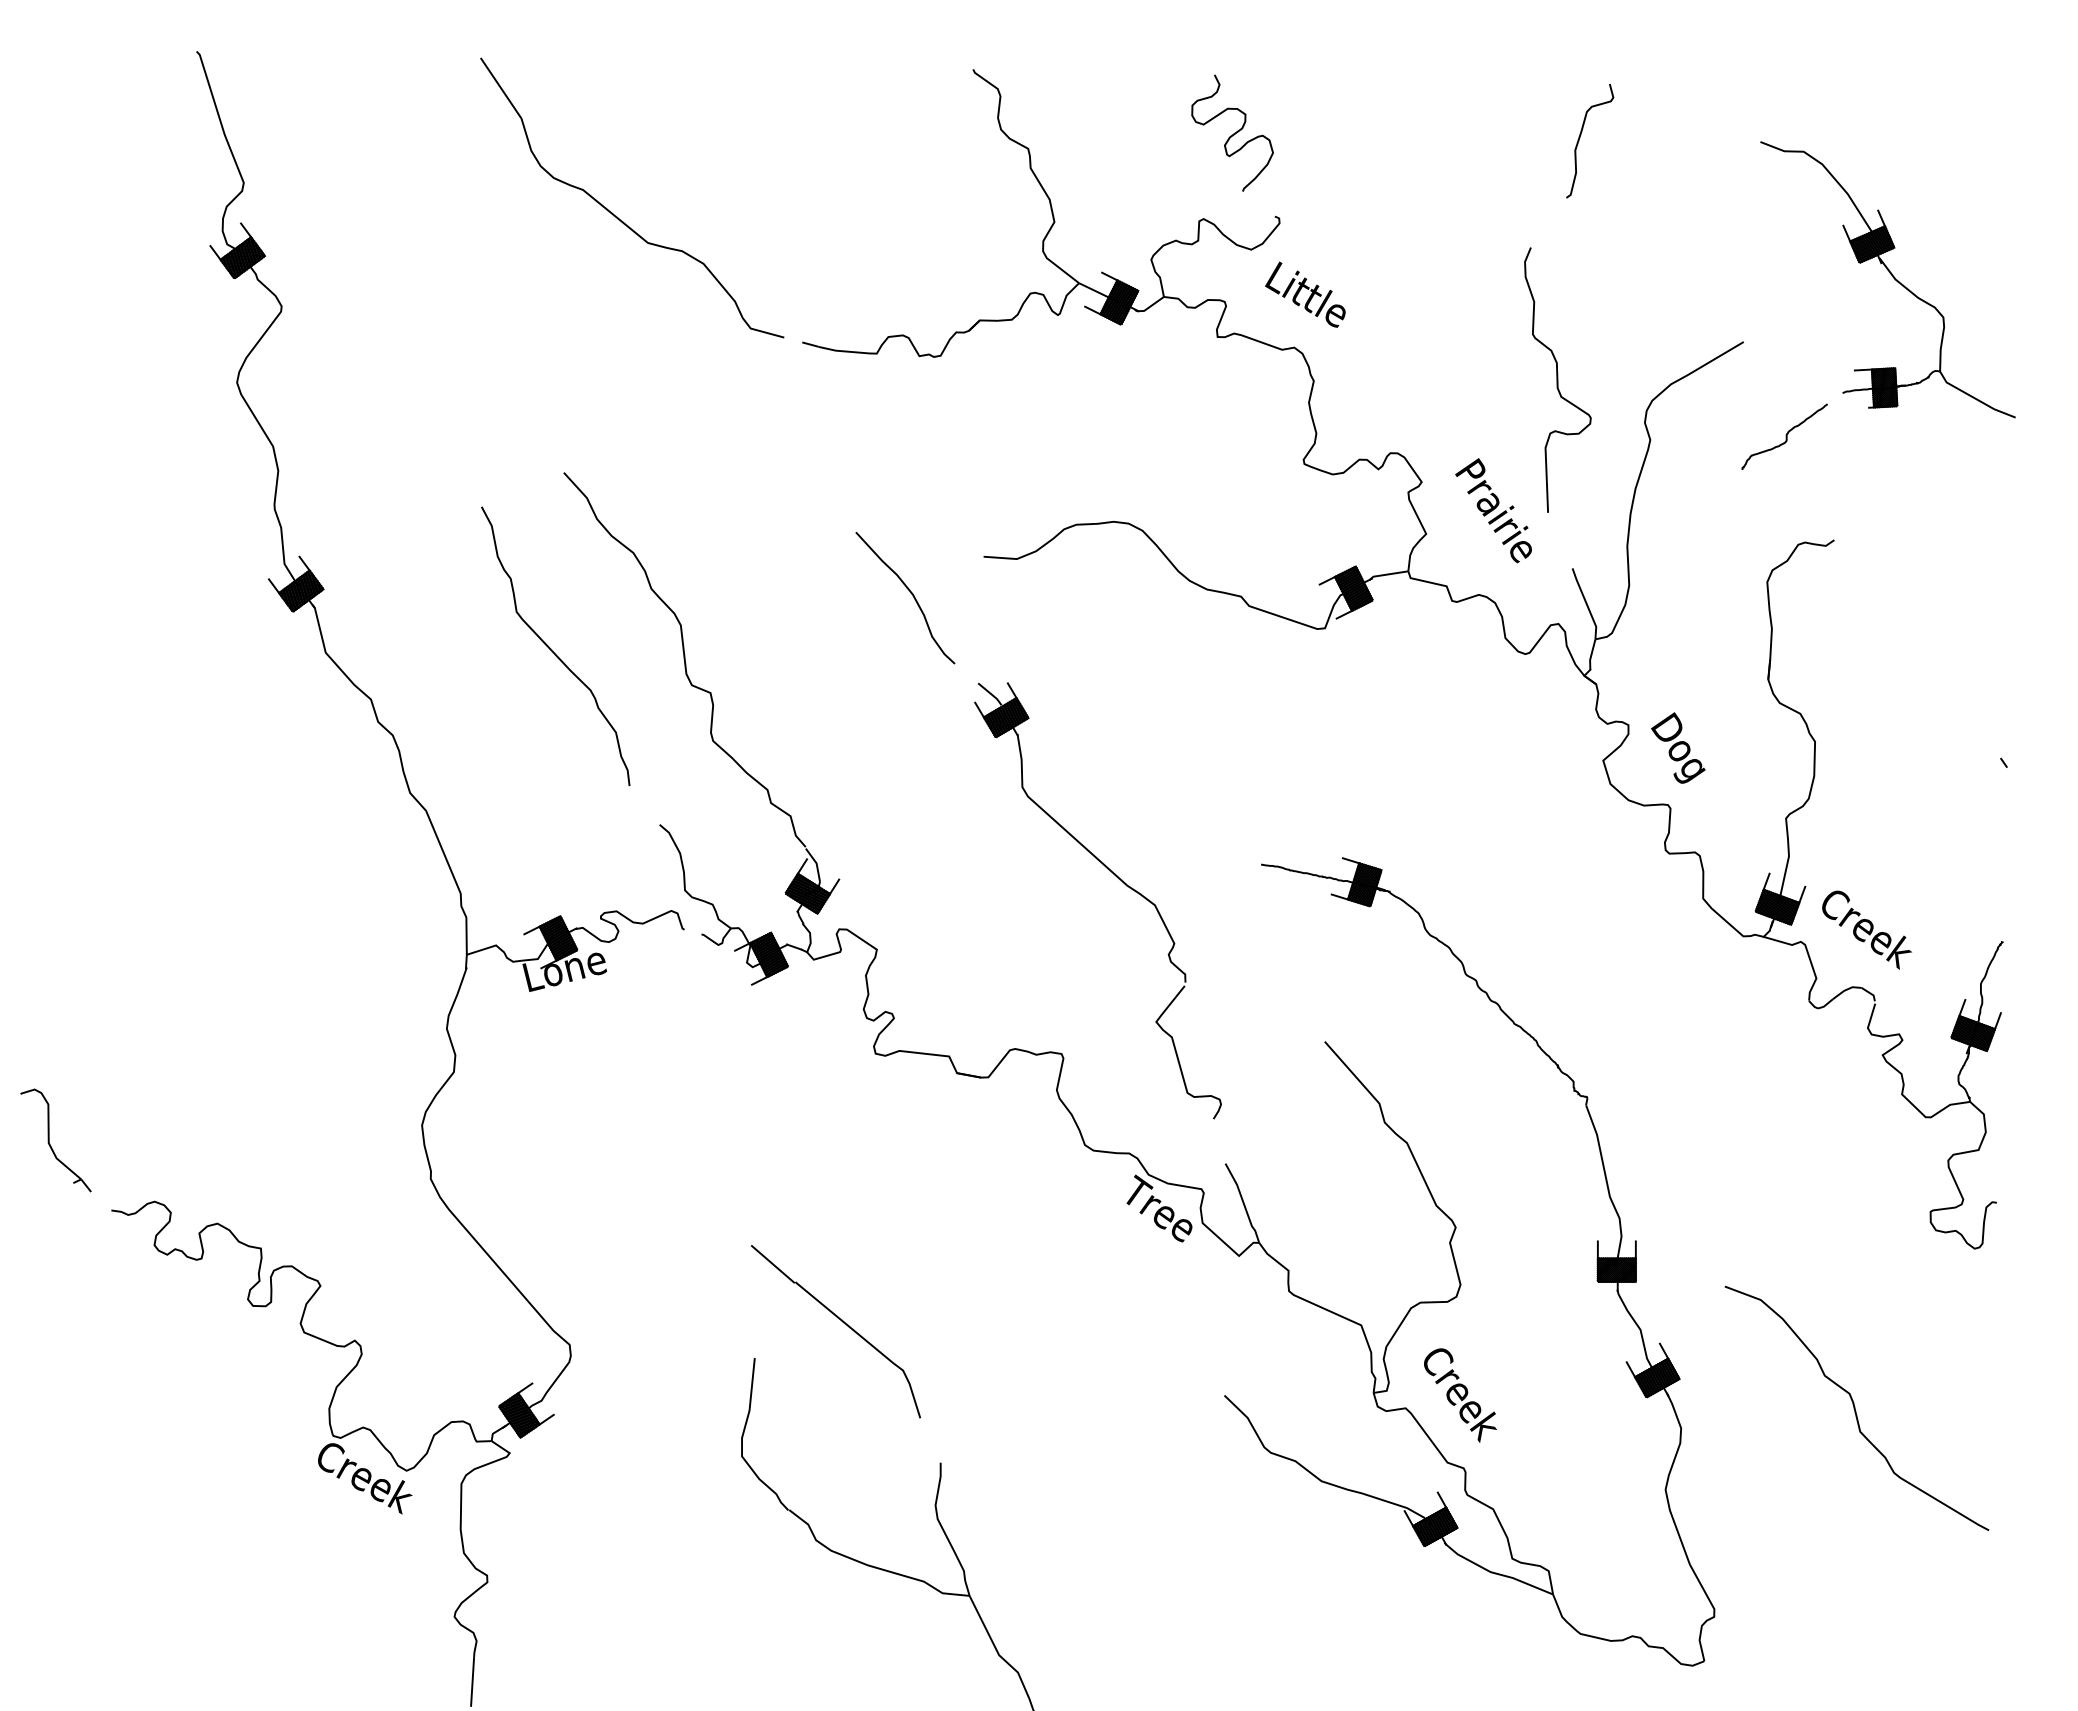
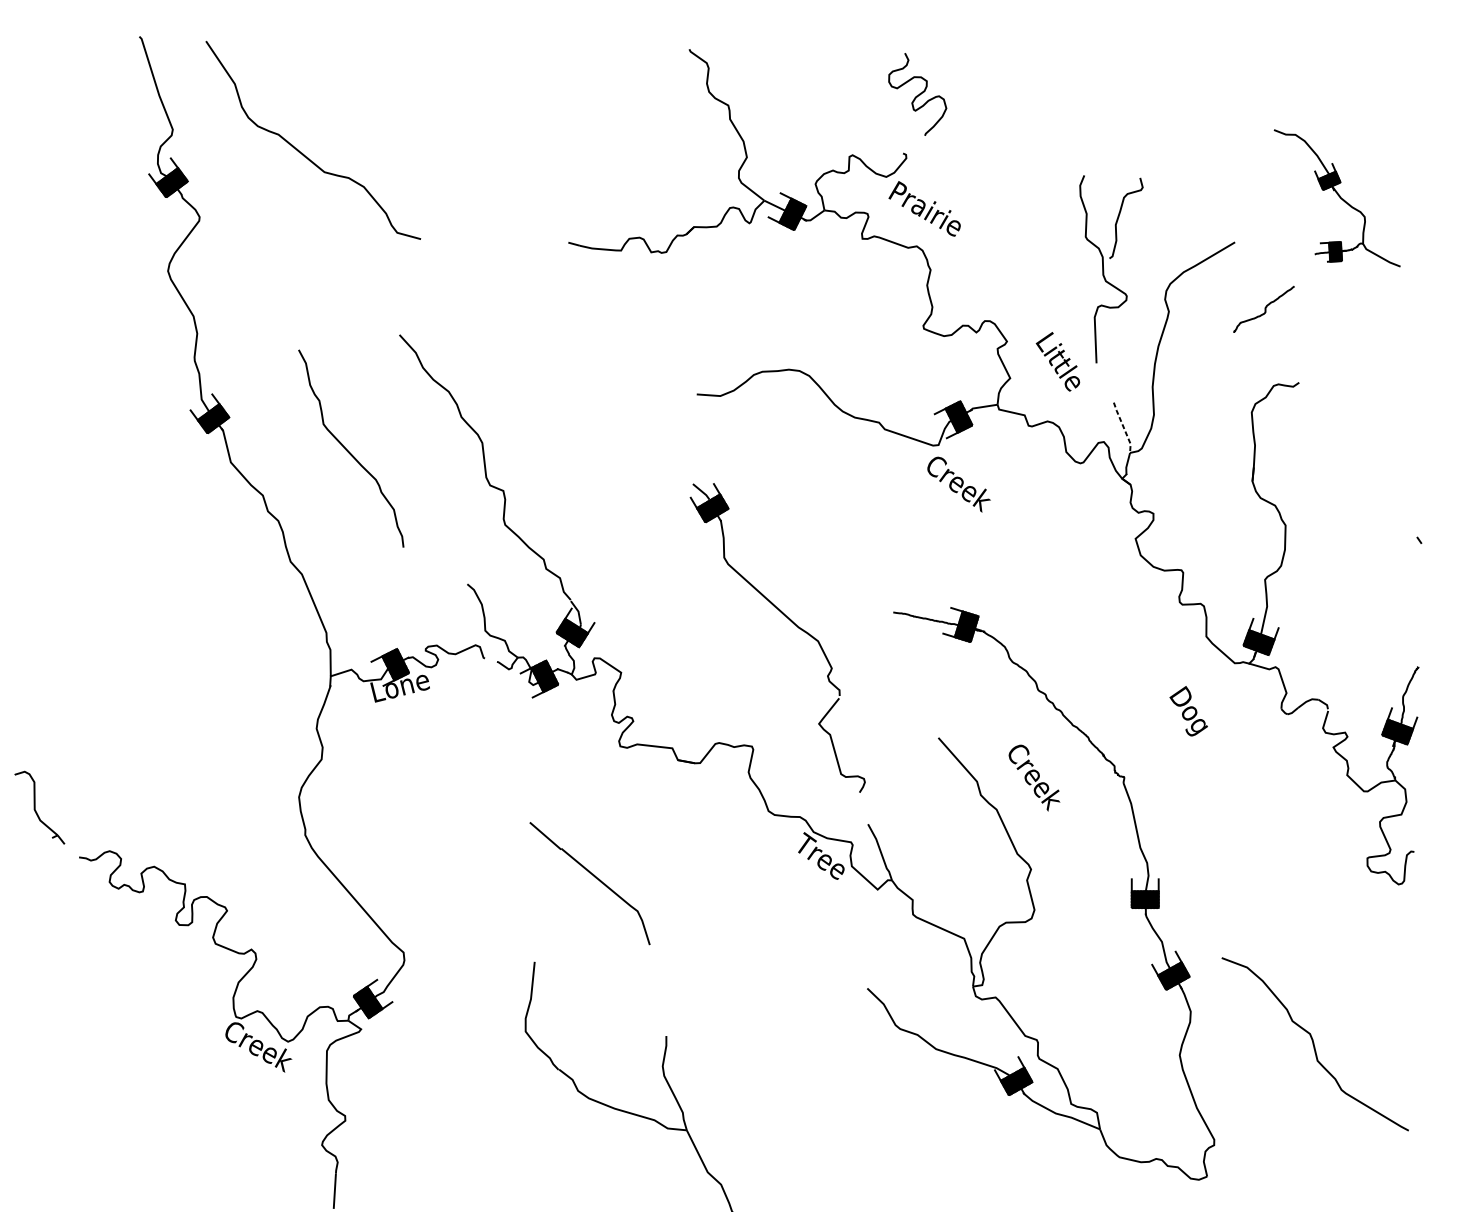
curve: (1233, 133) -> (918, 94), moved
curve: (1580, 138) -> (1119, 216), moved
curve: (617, 216) -> (302, 153), moved
part: (1887, 279) -> (1336, 198), size x0.7
text: (1305, 294) -> (924, 208), Little -> Prairie
text: (1493, 510) -> (1057, 361), Prairie -> Little
curve: (909, 592) -> (644, 419), removed
line: (1586, 603) -> (1123, 427), solid -> dashed
curve: (551, 648) -> (348, 450), moved
text: (1678, 747) -> (1188, 710), moved
text: (1867, 929) -> (959, 484), moved
part: (843, 1323) -> (595, 877), moved
text: (1460, 1395) -> (1034, 778), moved
curve: (1855, 1407) -> (1314, 1043), moved

